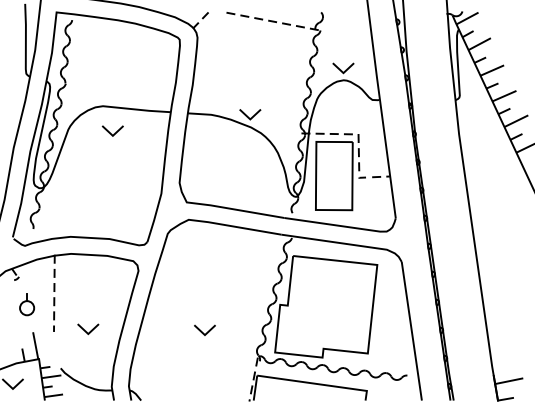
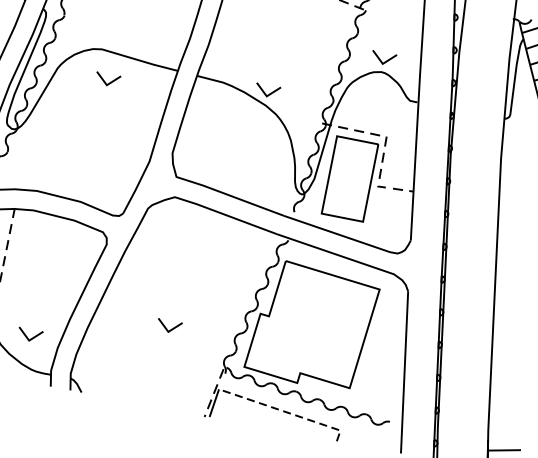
line: (90, 330) -> (32, 337), moved
line: (317, 384) -> (285, 412), solid -> dashed

